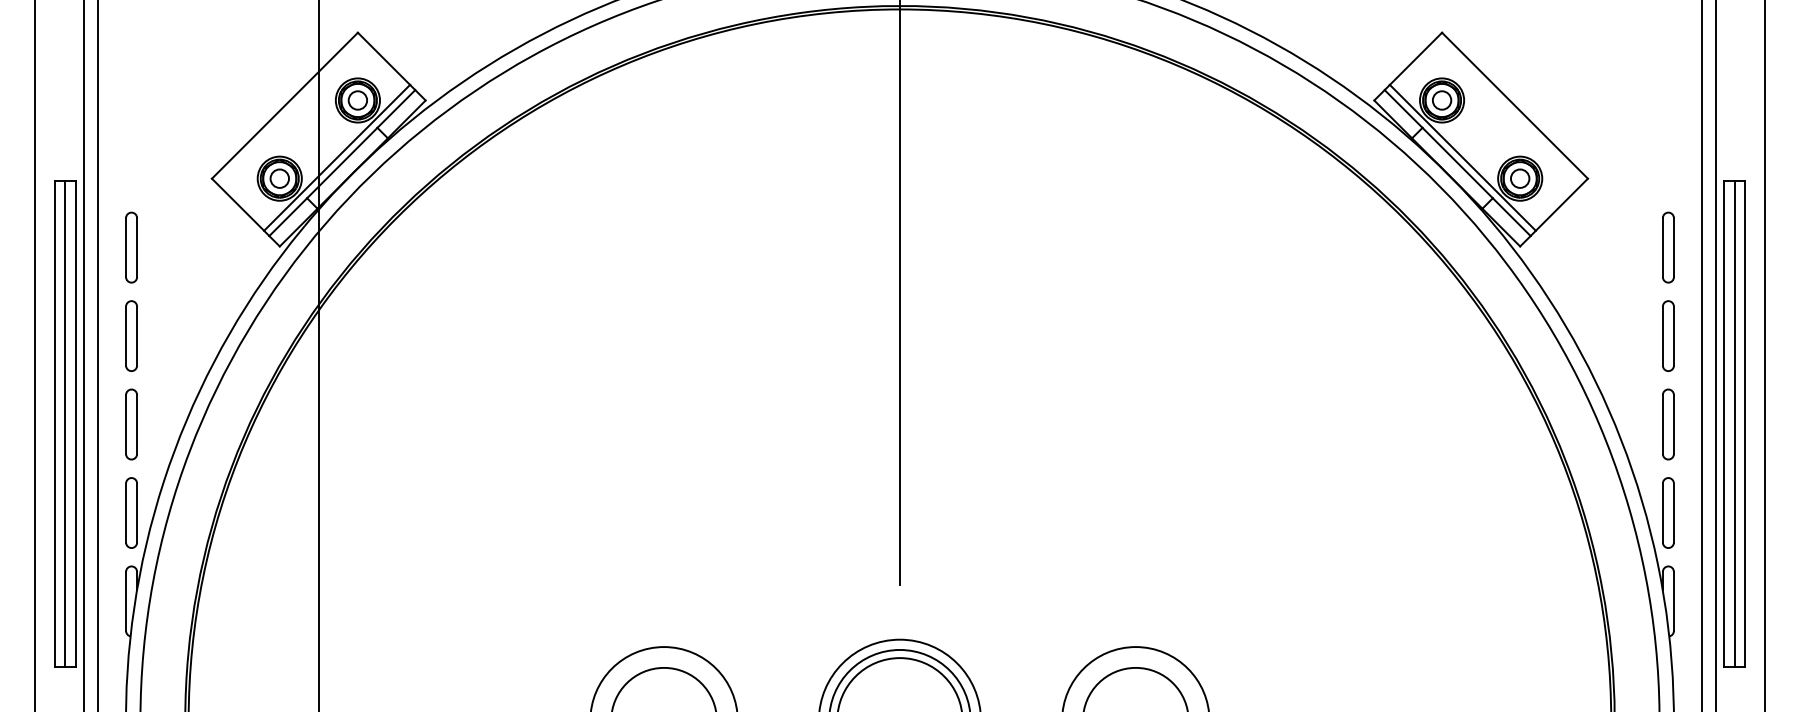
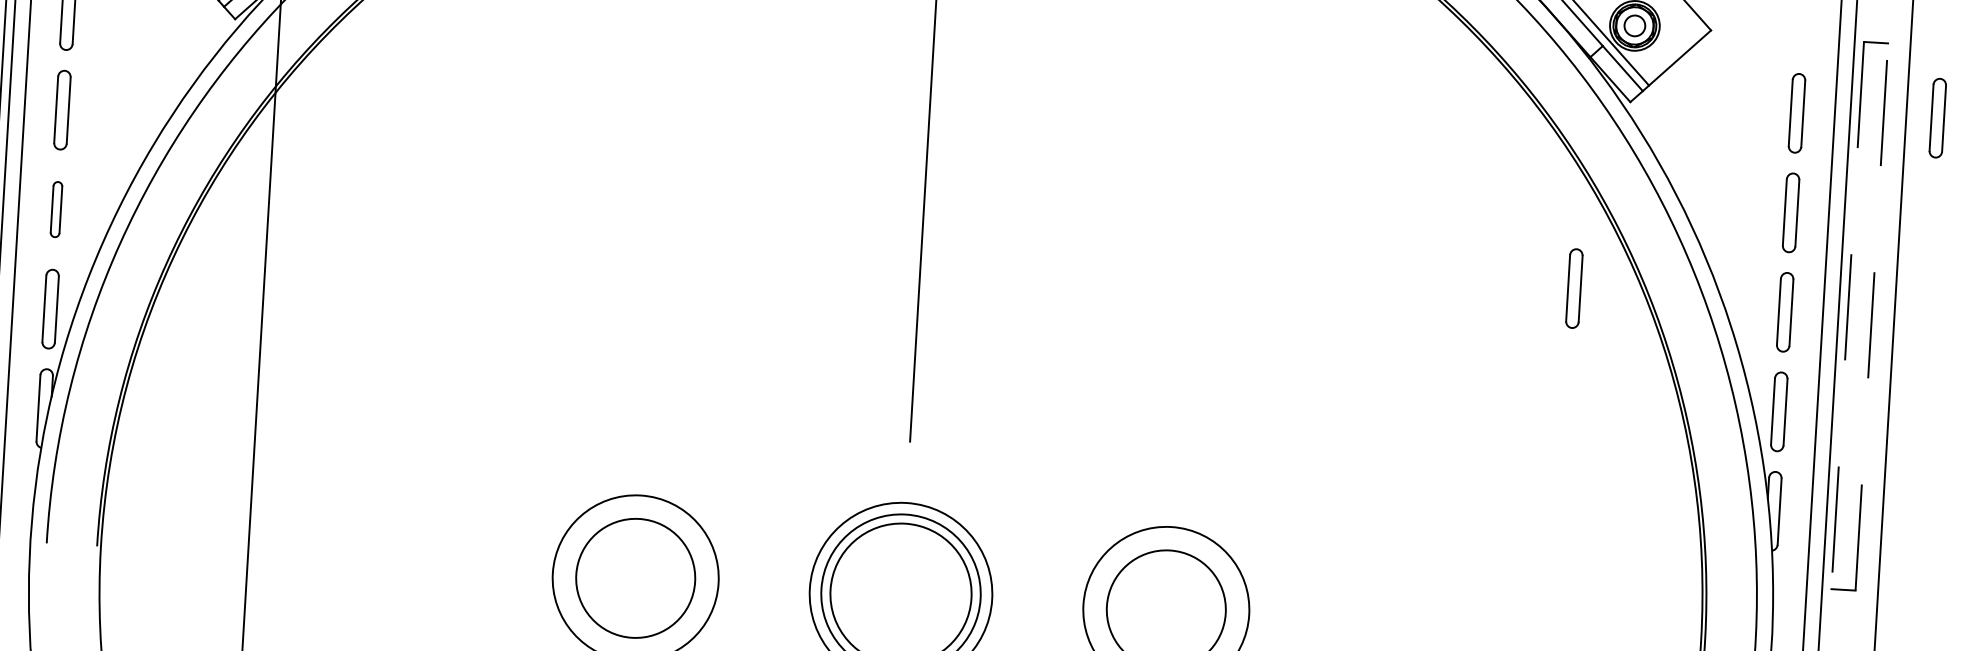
part: (1793, 244) -> (1937, 118), added
part: (1480, 414) -> (1574, 288), added
line: (1735, 423) -> (1860, 315), removed
line: (1745, 423) -> (1871, 316), solid -> dashed
part: (131, 424) -> (56, 209), size x0.7
line: (1723, 424) -> (1847, 315), solid -> dashed

